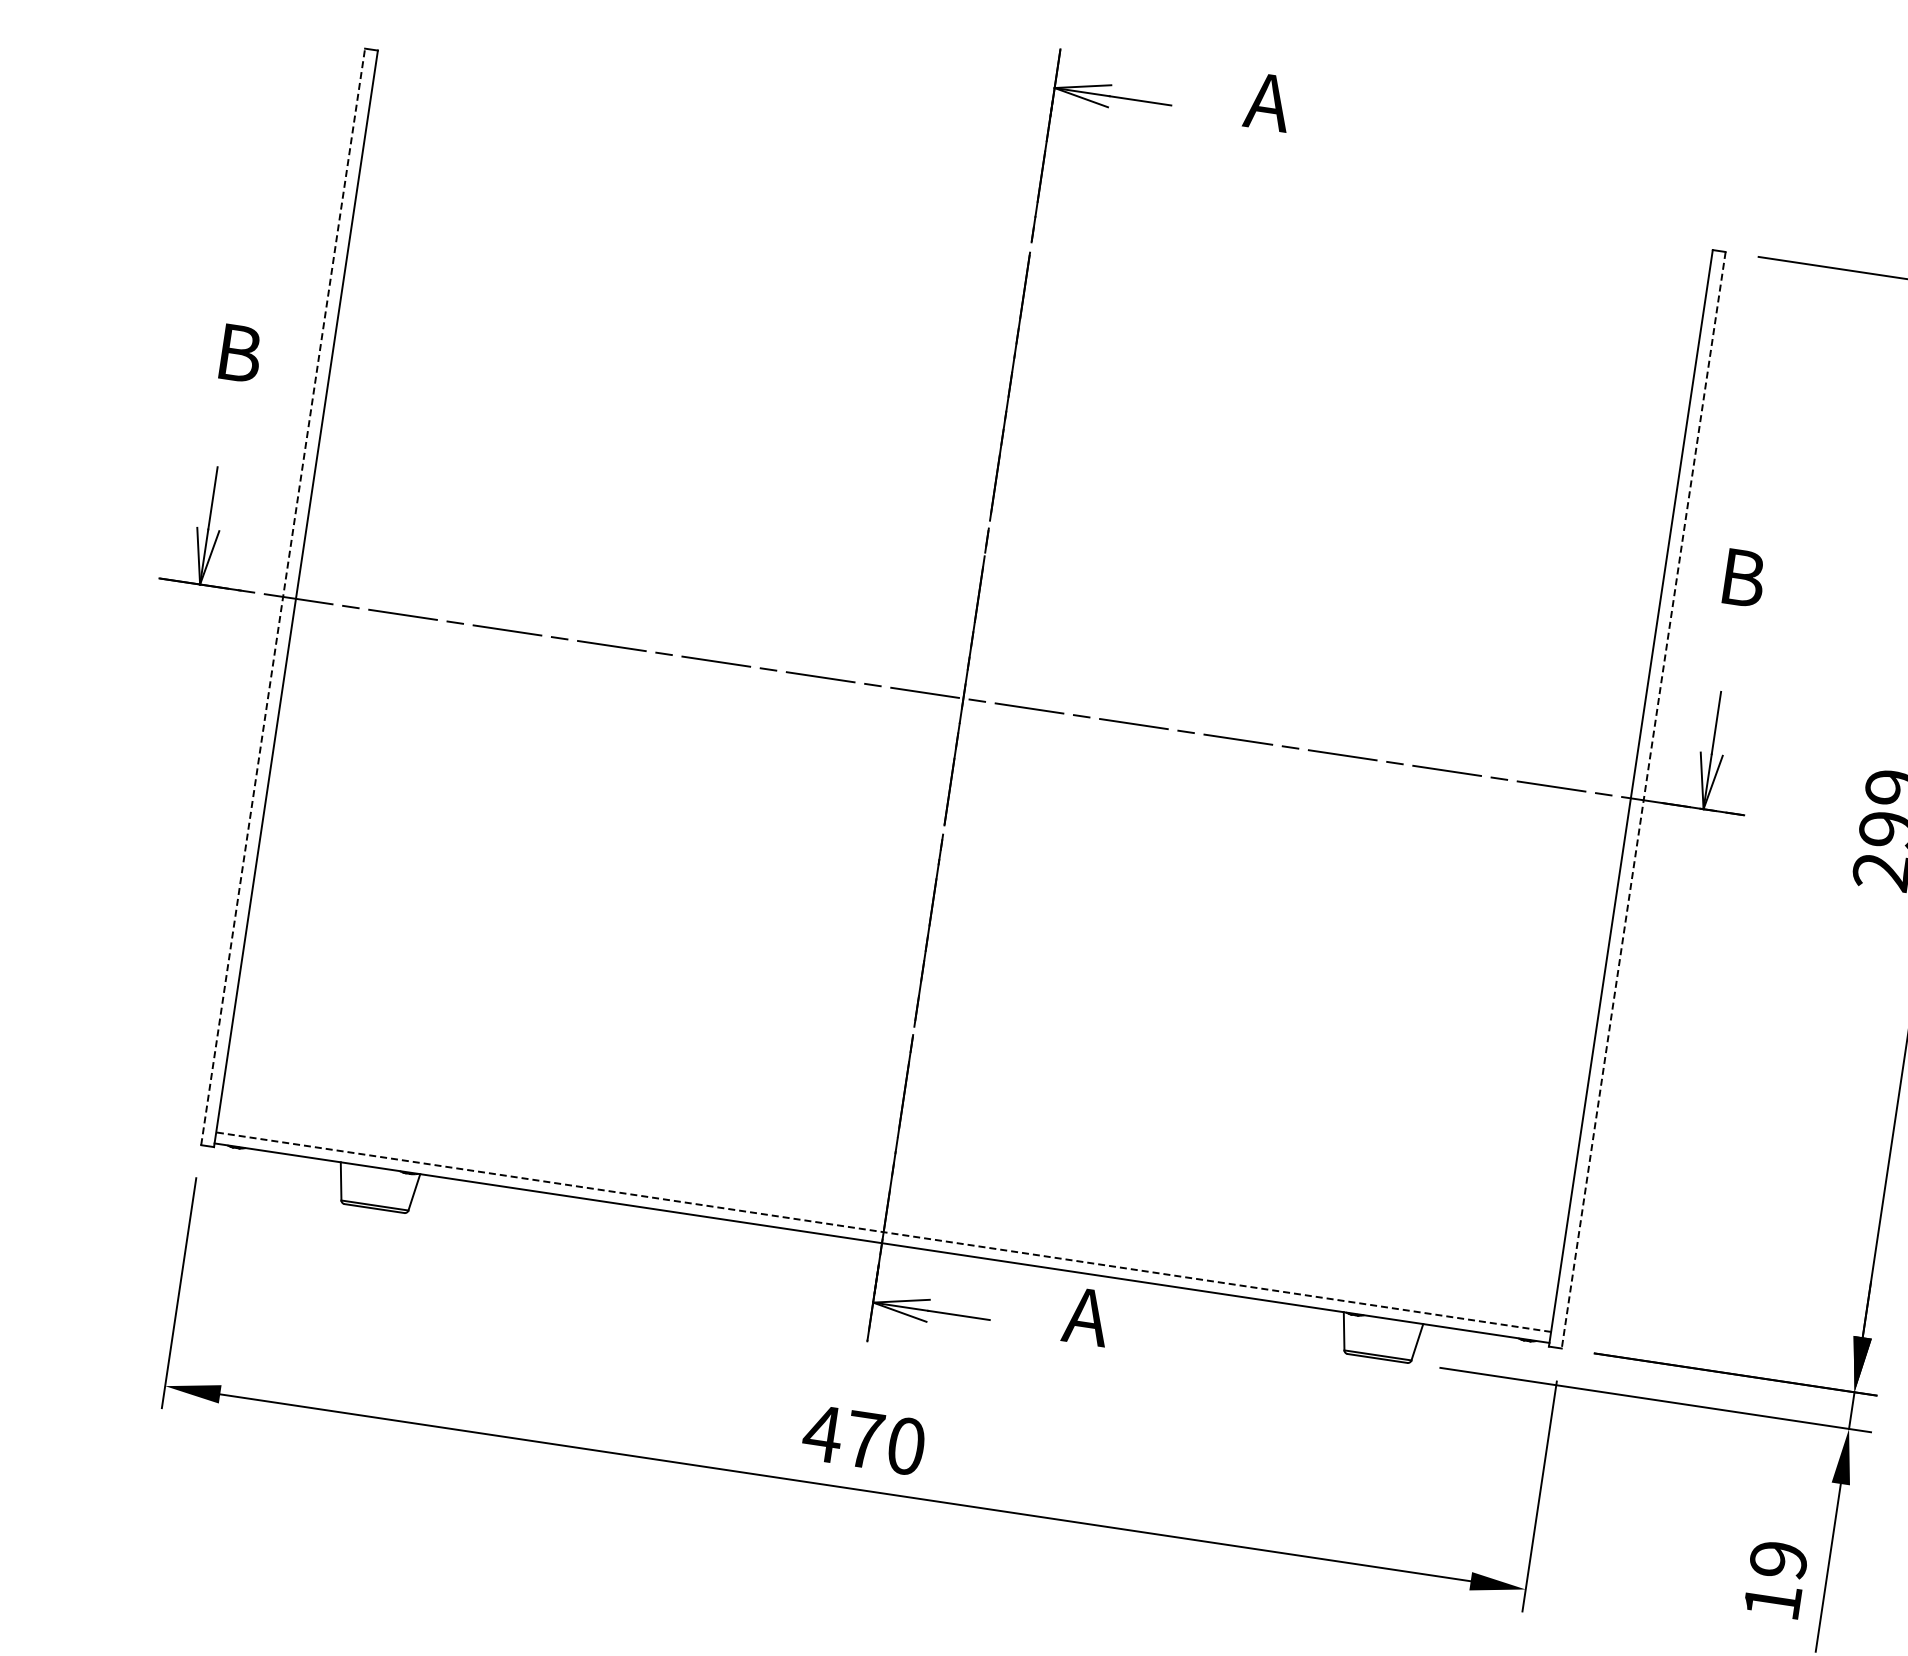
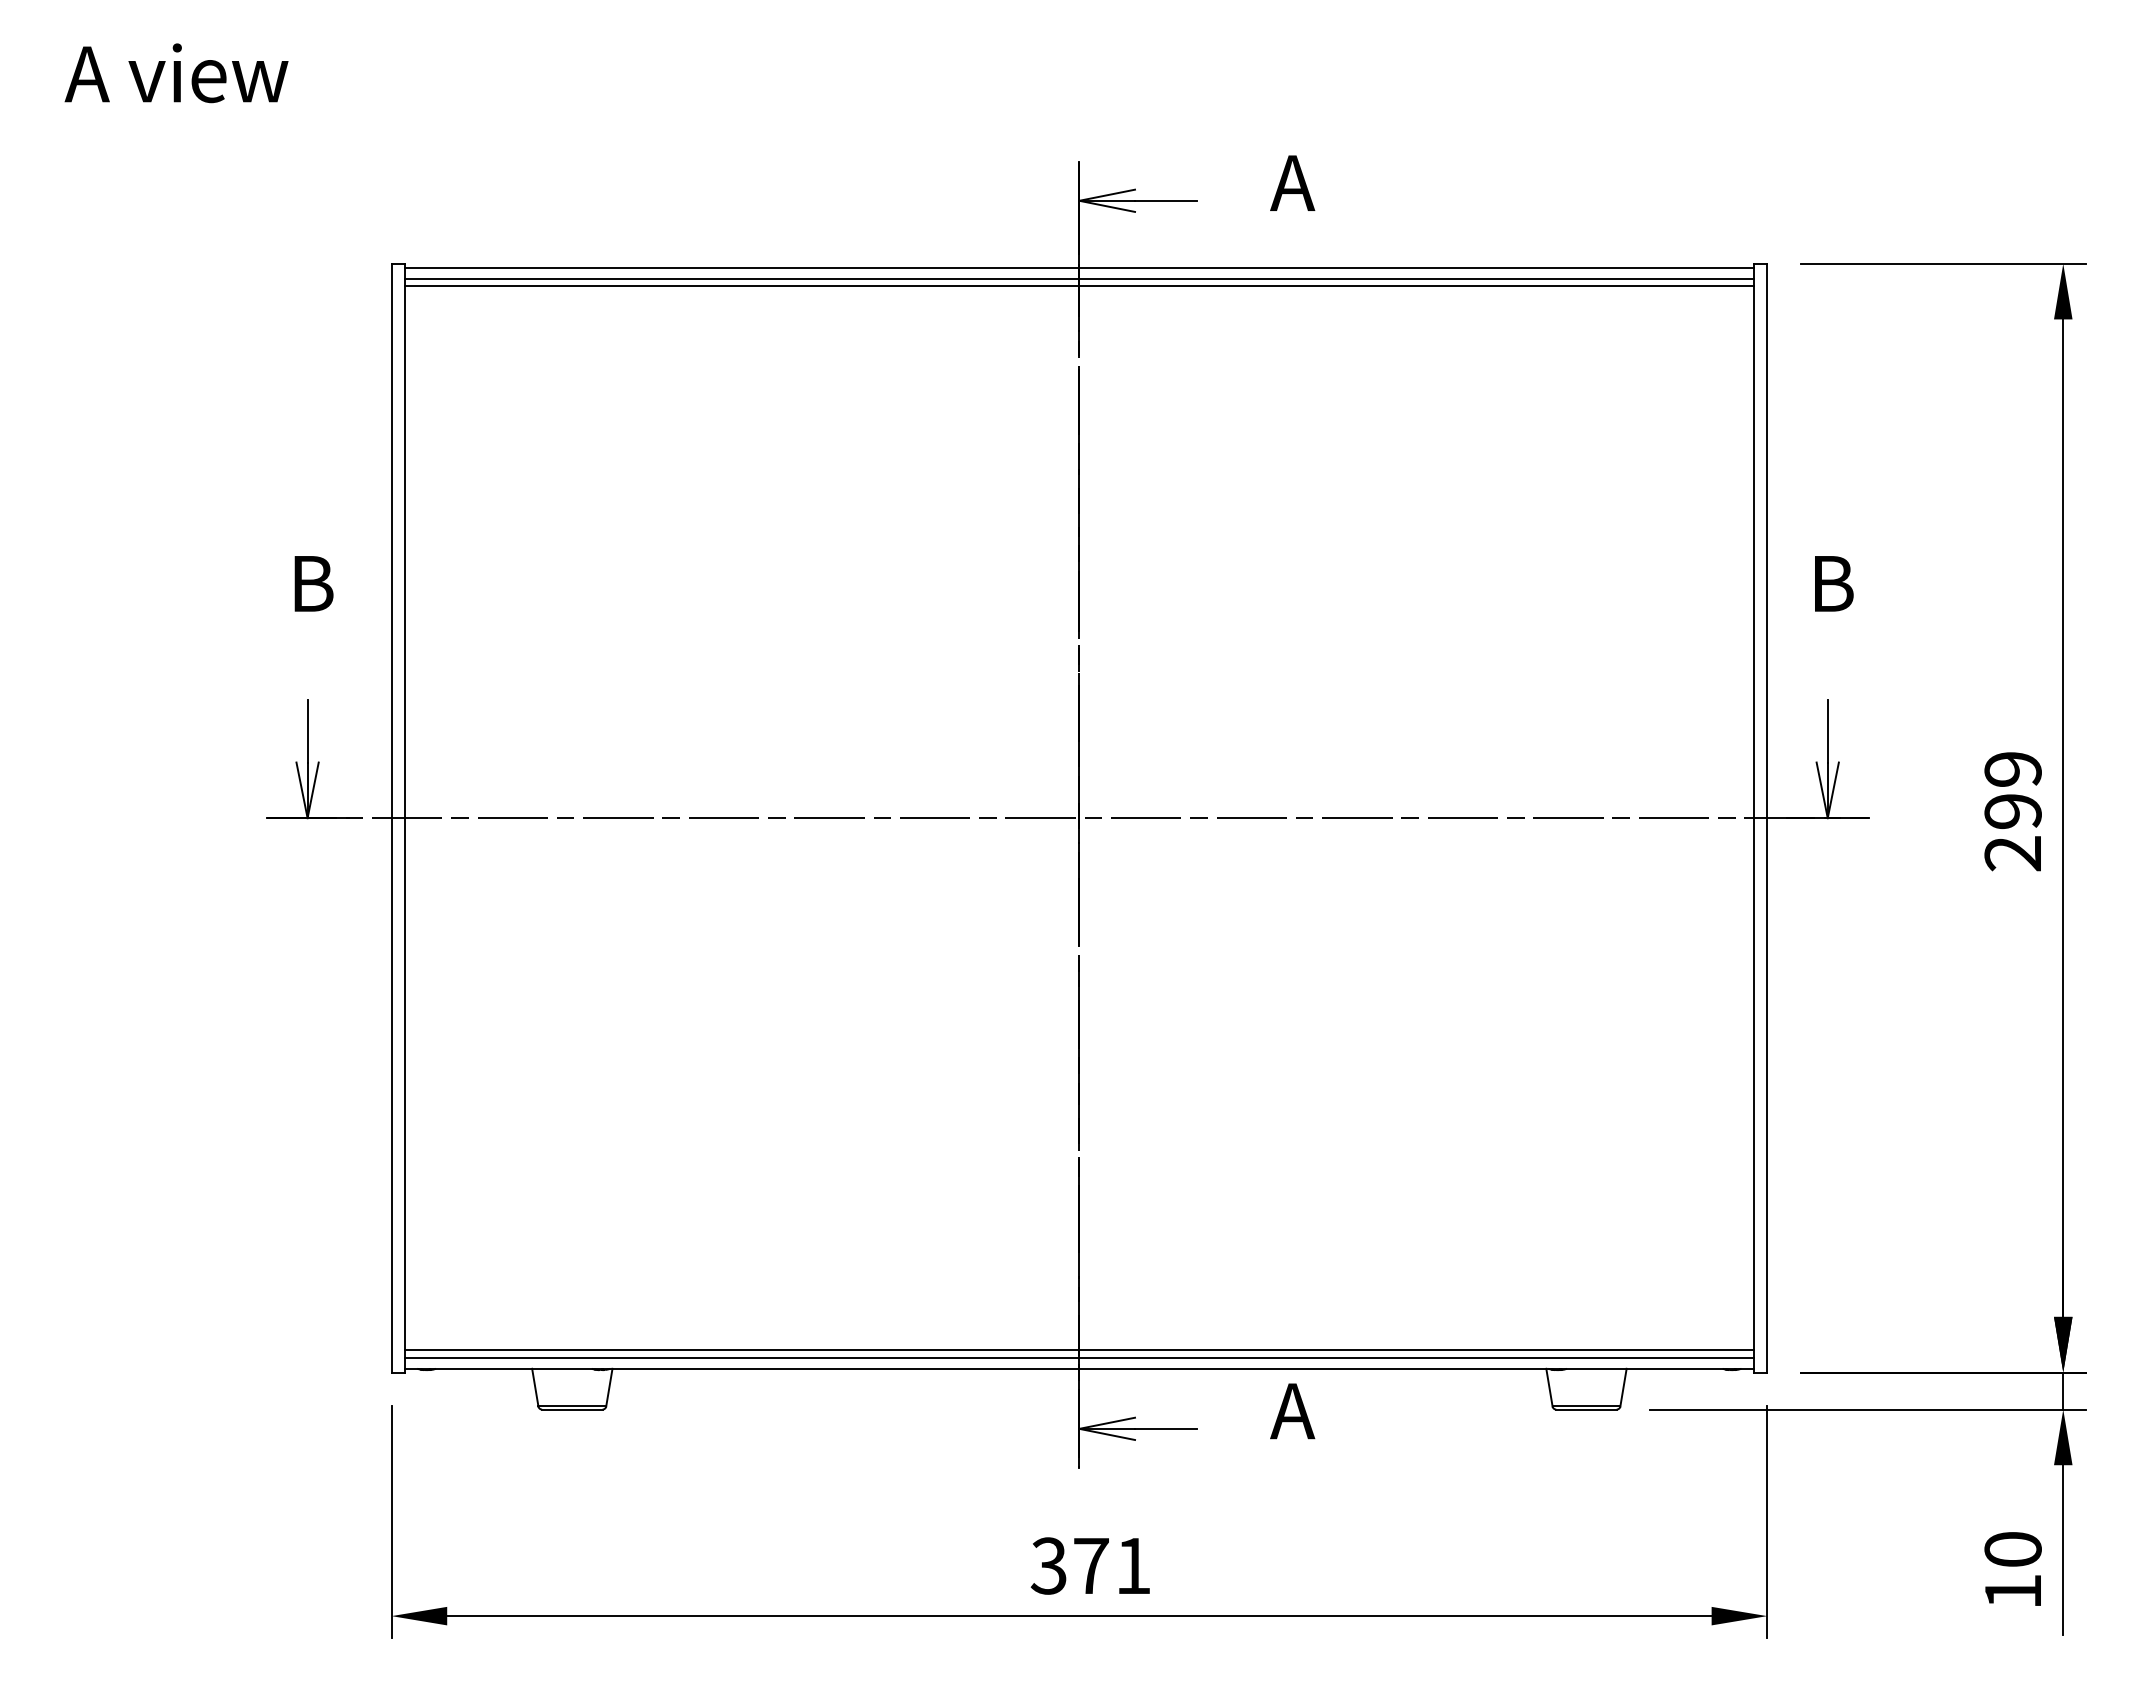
line: (1044, 154) -> (1079, 267), added
line: (1043, 164) -> (1079, 278), added
line: (1042, 172) -> (1079, 286), added
line: (283, 596) -> (391, 817), dashed -> solid
line: (1643, 800) -> (1767, 818), dashed -> solid
line: (884, 1225) -> (1079, 1350), added
line: (883, 1232) -> (1079, 1357), dashed -> solid
text: (863, 1439) -> (1090, 1565), 470 -> 371
text: (1778, 1559) -> (2012, 1549), 19 -> 10

